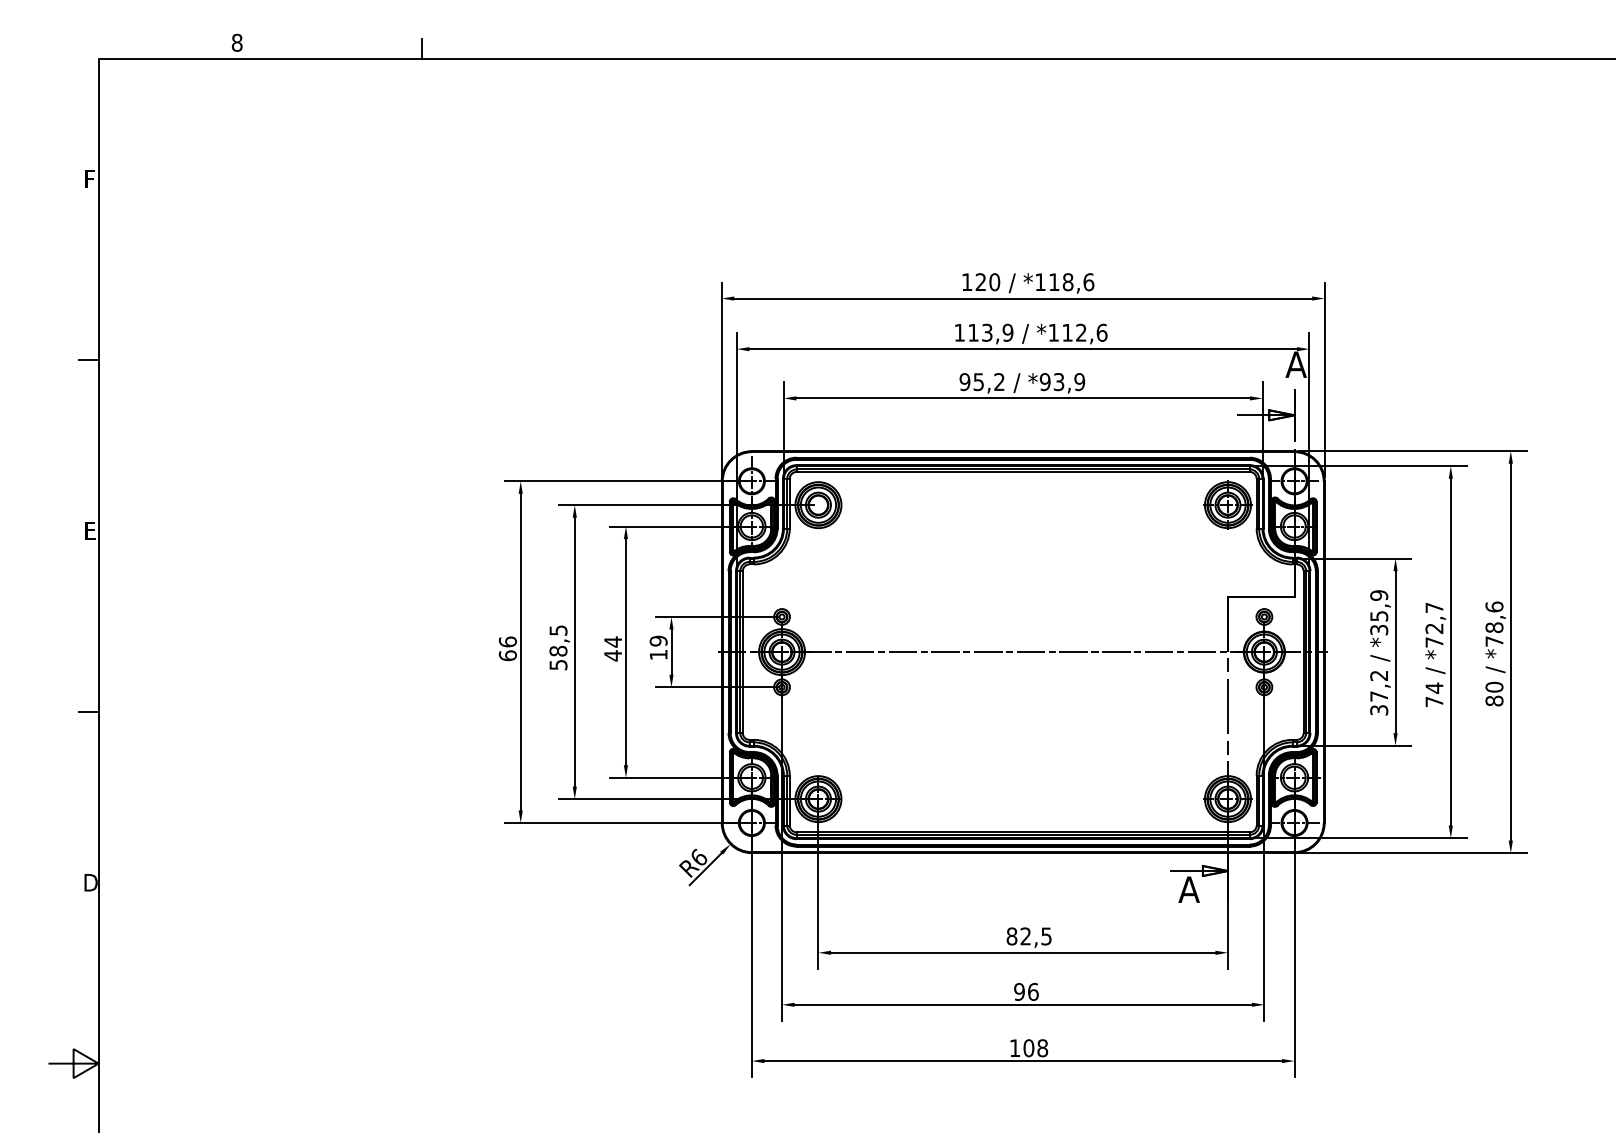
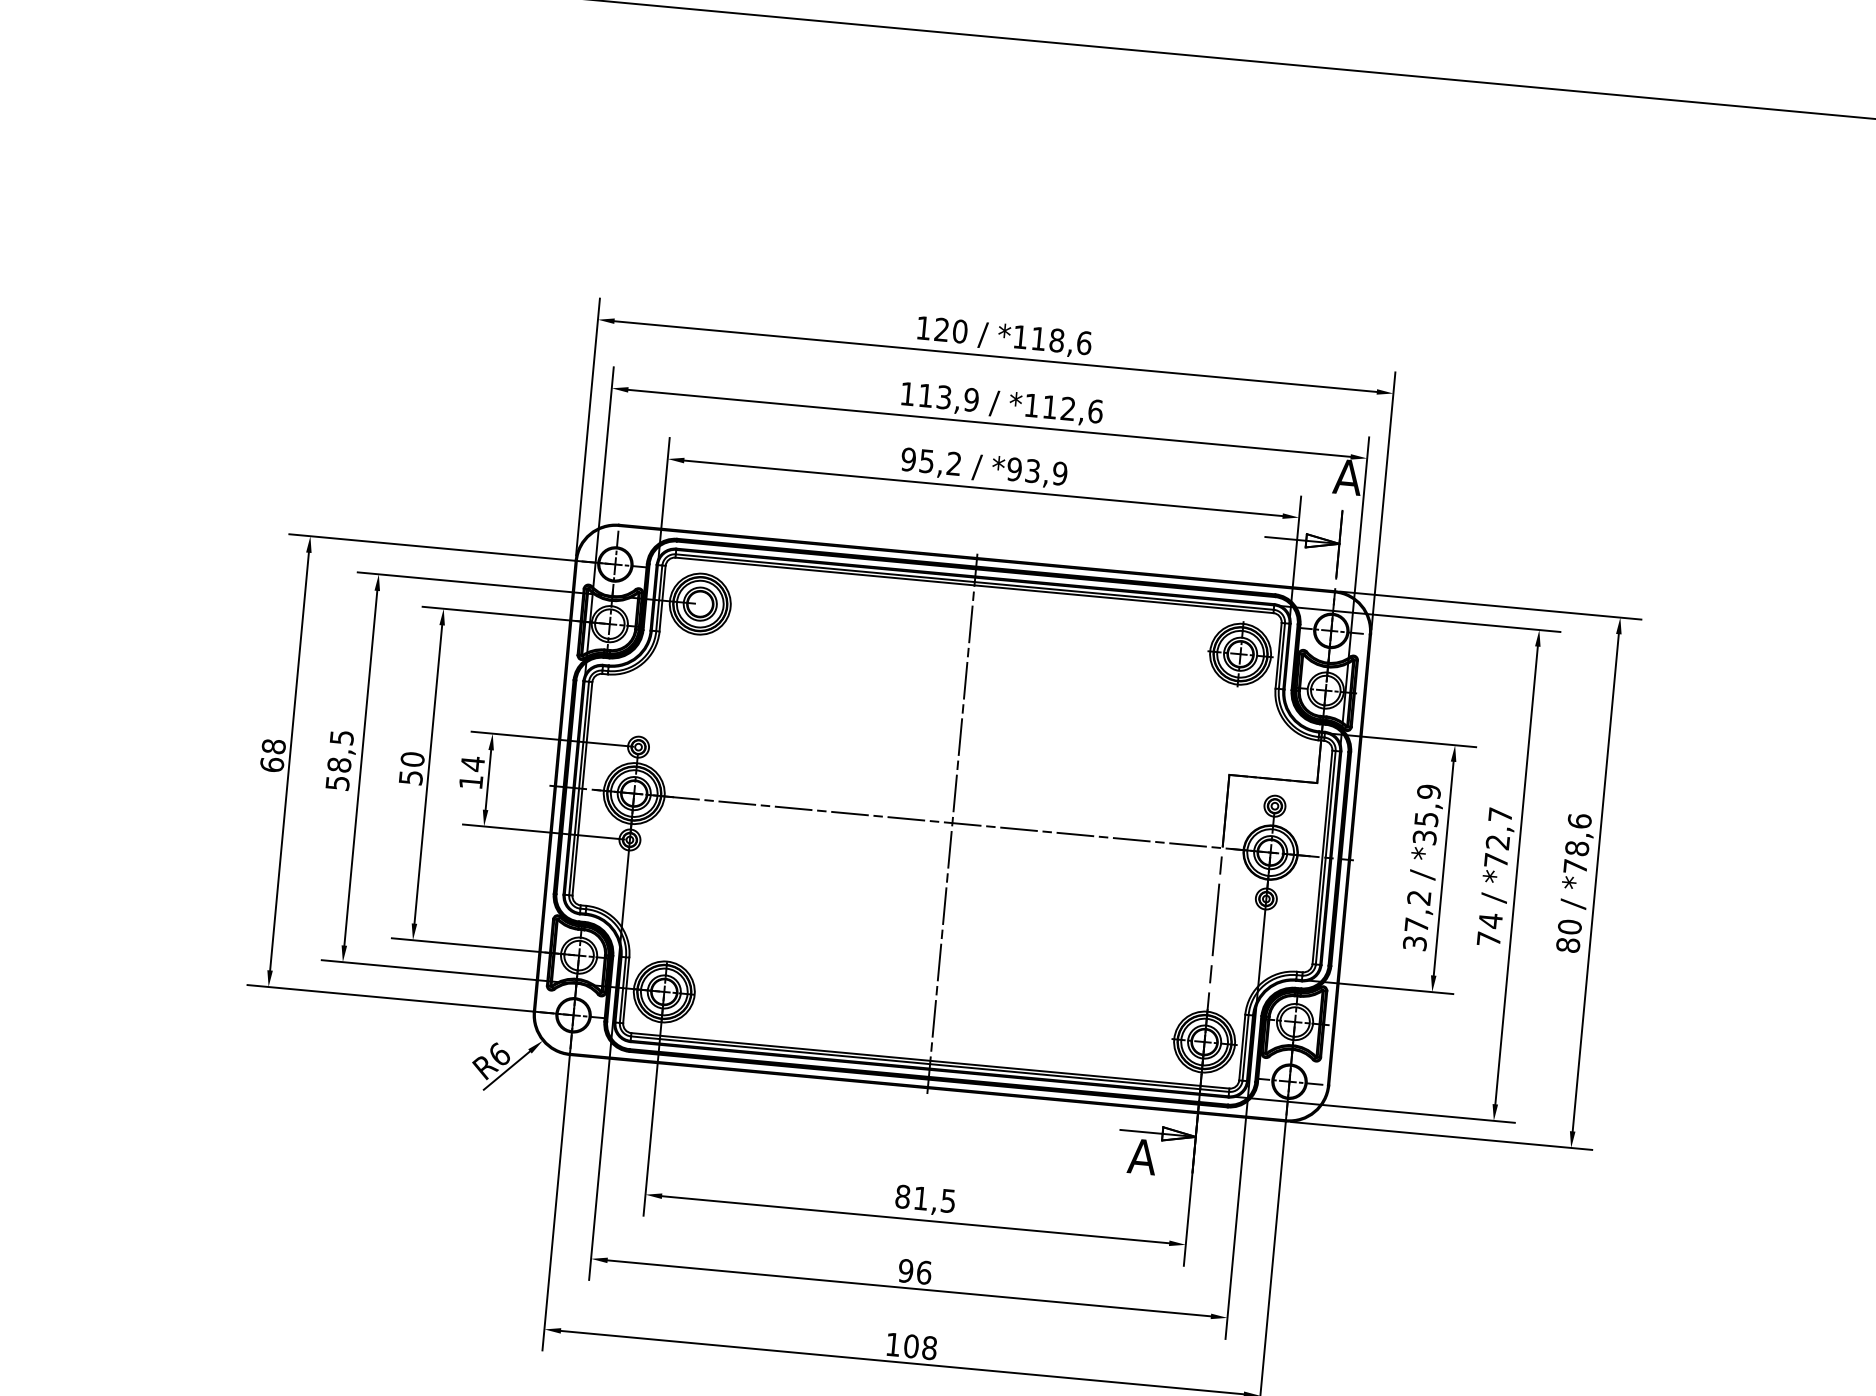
text: (658, 640) -> (472, 763), 19 -> 14
text: (507, 641) -> (273, 745), 66 -> 68
text: (613, 648) -> (412, 768), 44 -> 50
line: (1023, 652) -> (952, 823), added
text: (1025, 936) -> (920, 1198), 82,5 -> 81,5

